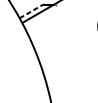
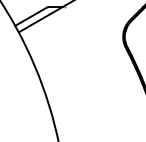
line: (31, 11) -> (31, 16), dashed -> solid

